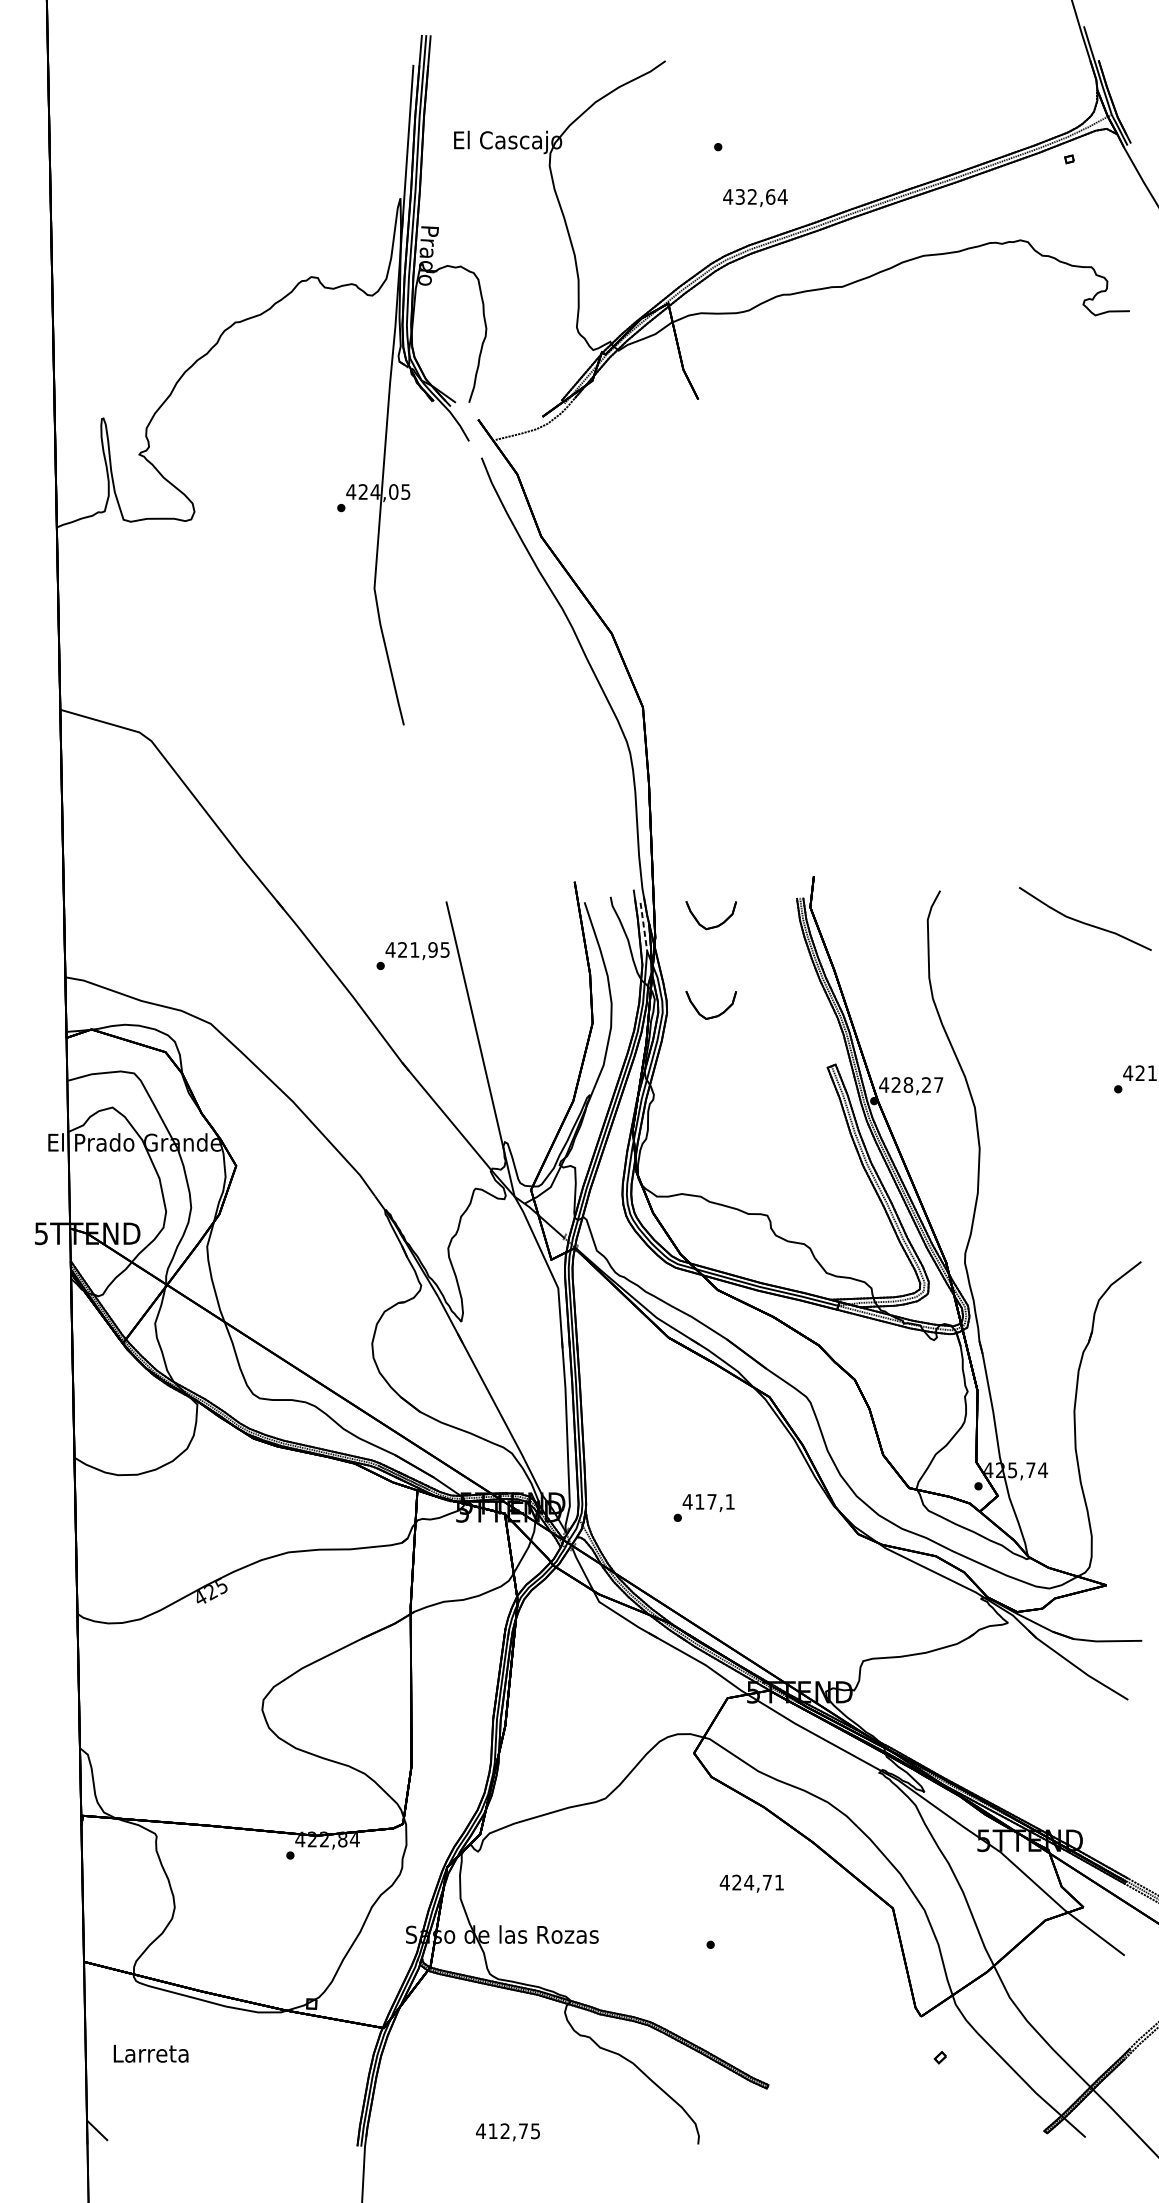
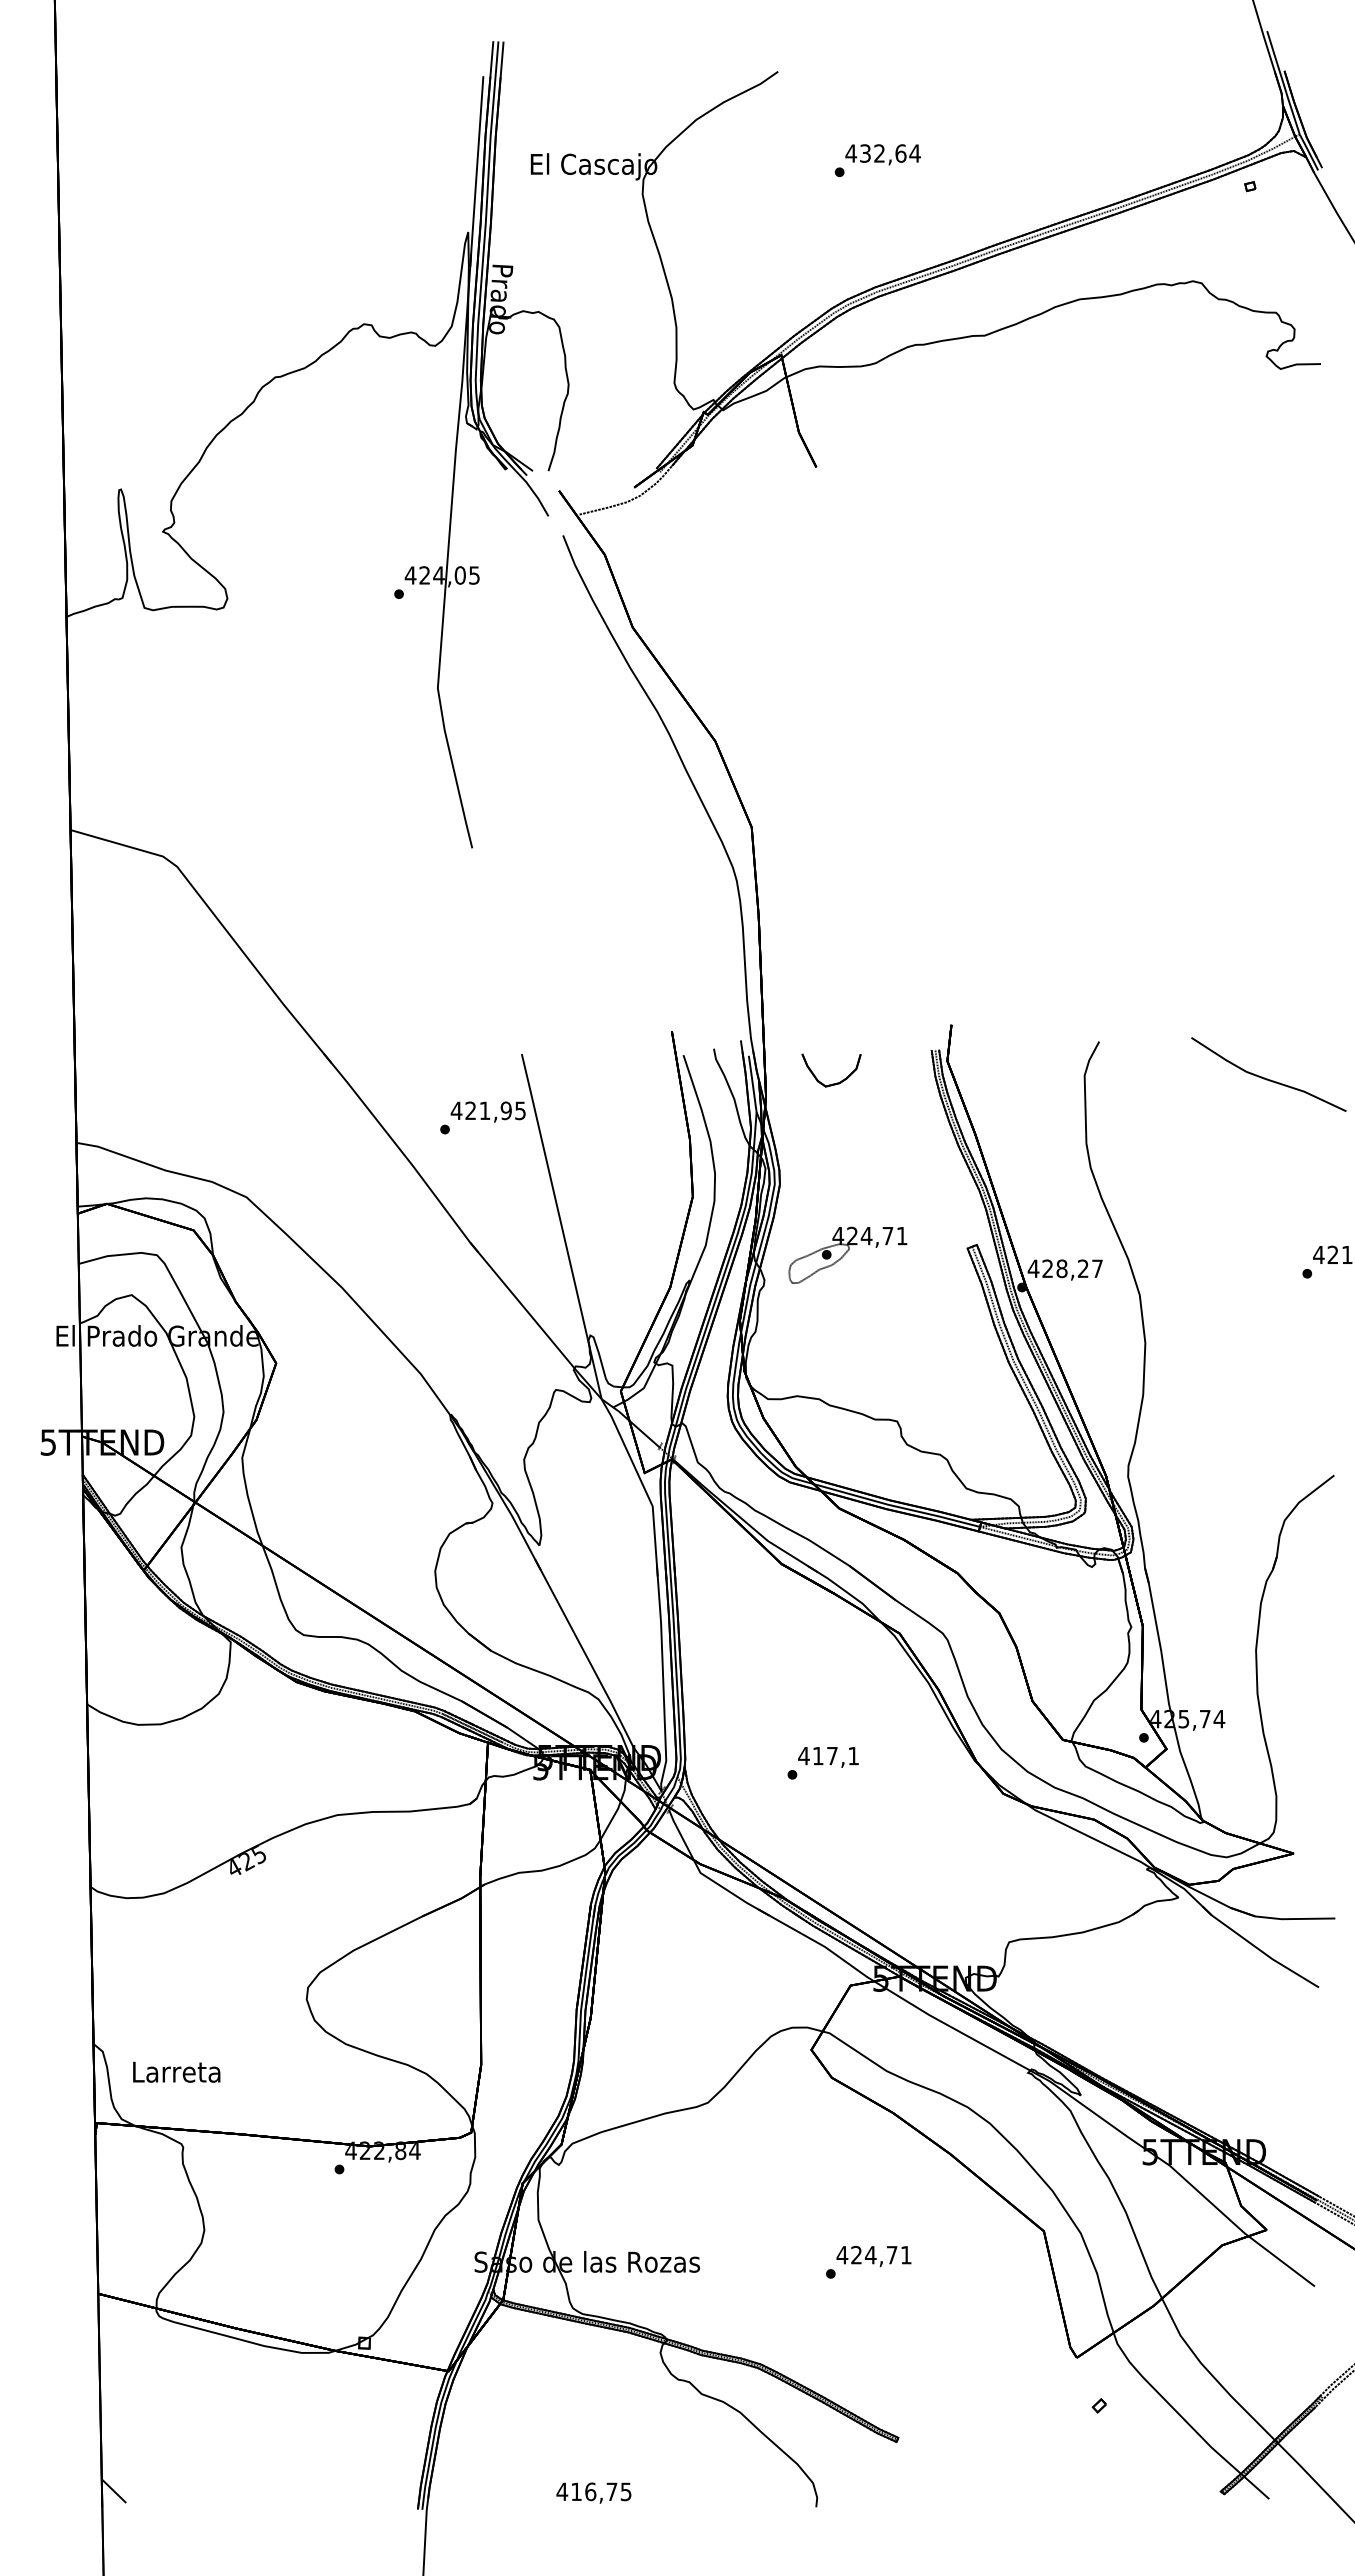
text: (754, 197) -> (882, 154), moved
line: (643, 927) -> (752, 1084), dashed -> solid
part: (715, 1015) -> (836, 1187), removed
part: (724, 1072) -> (847, 1254), added
text: (751, 1883) -> (873, 2256), moved
text: (150, 2053) -> (176, 2071), moved
text: (505, 2130) -> (590, 2491), 412,75 -> 416,75

